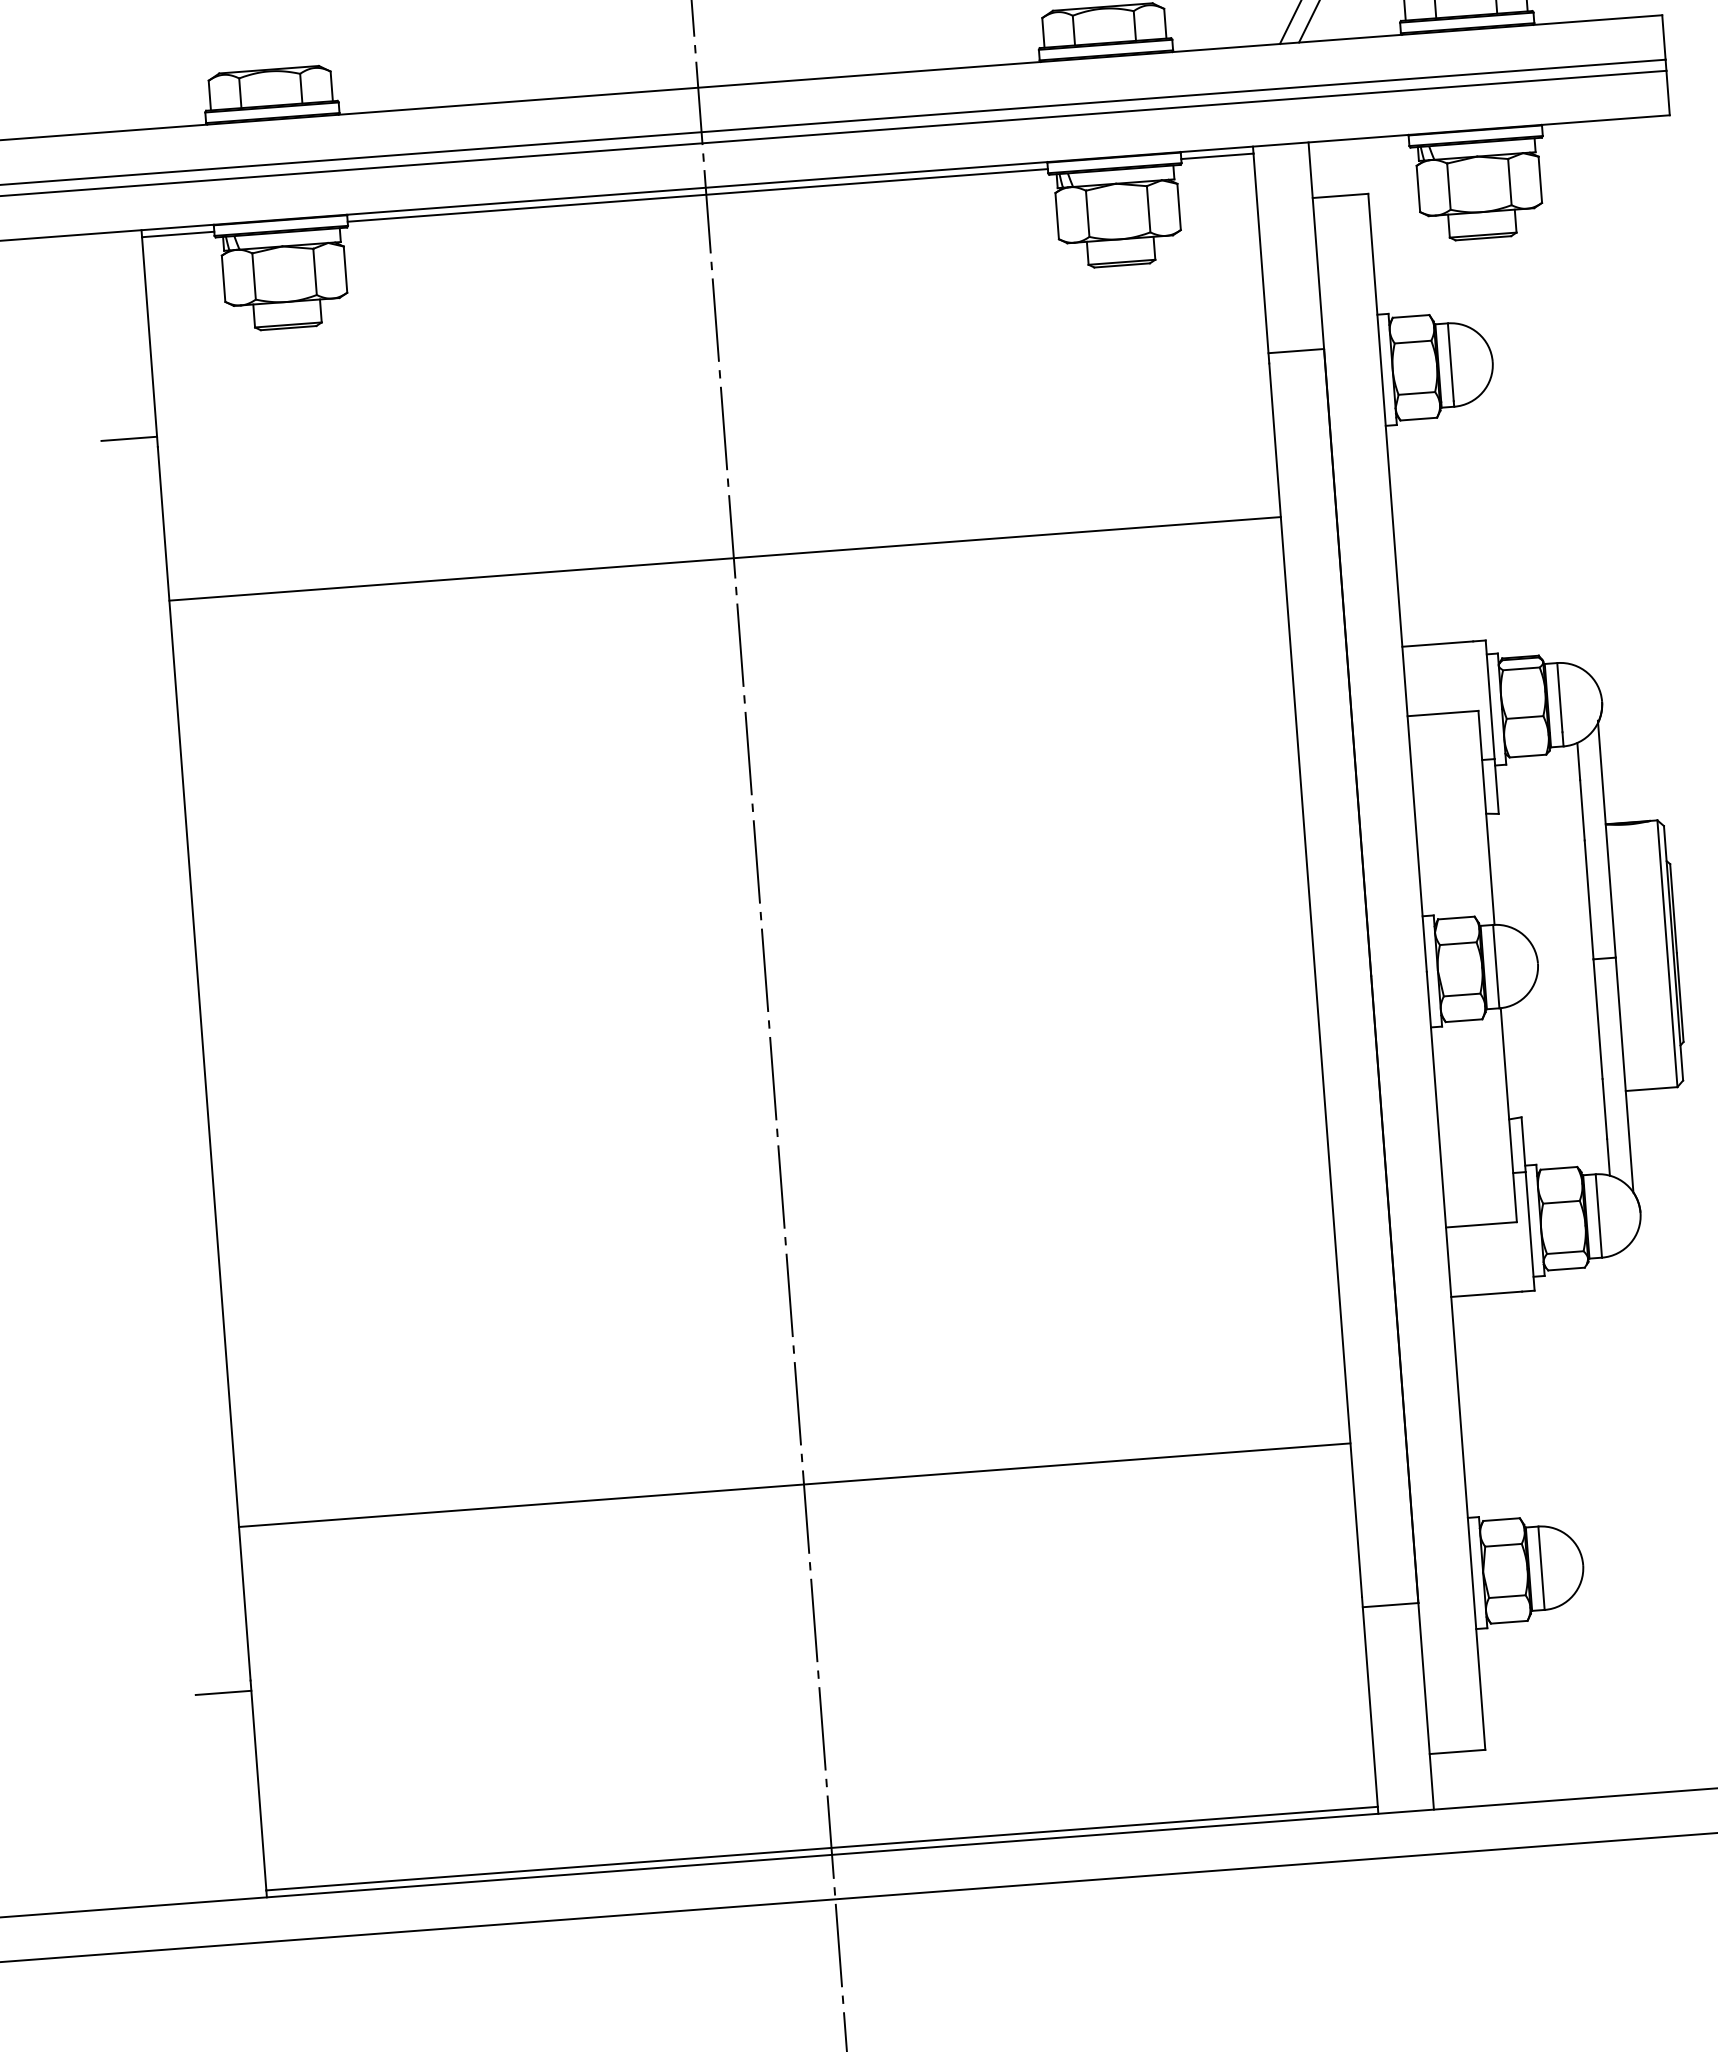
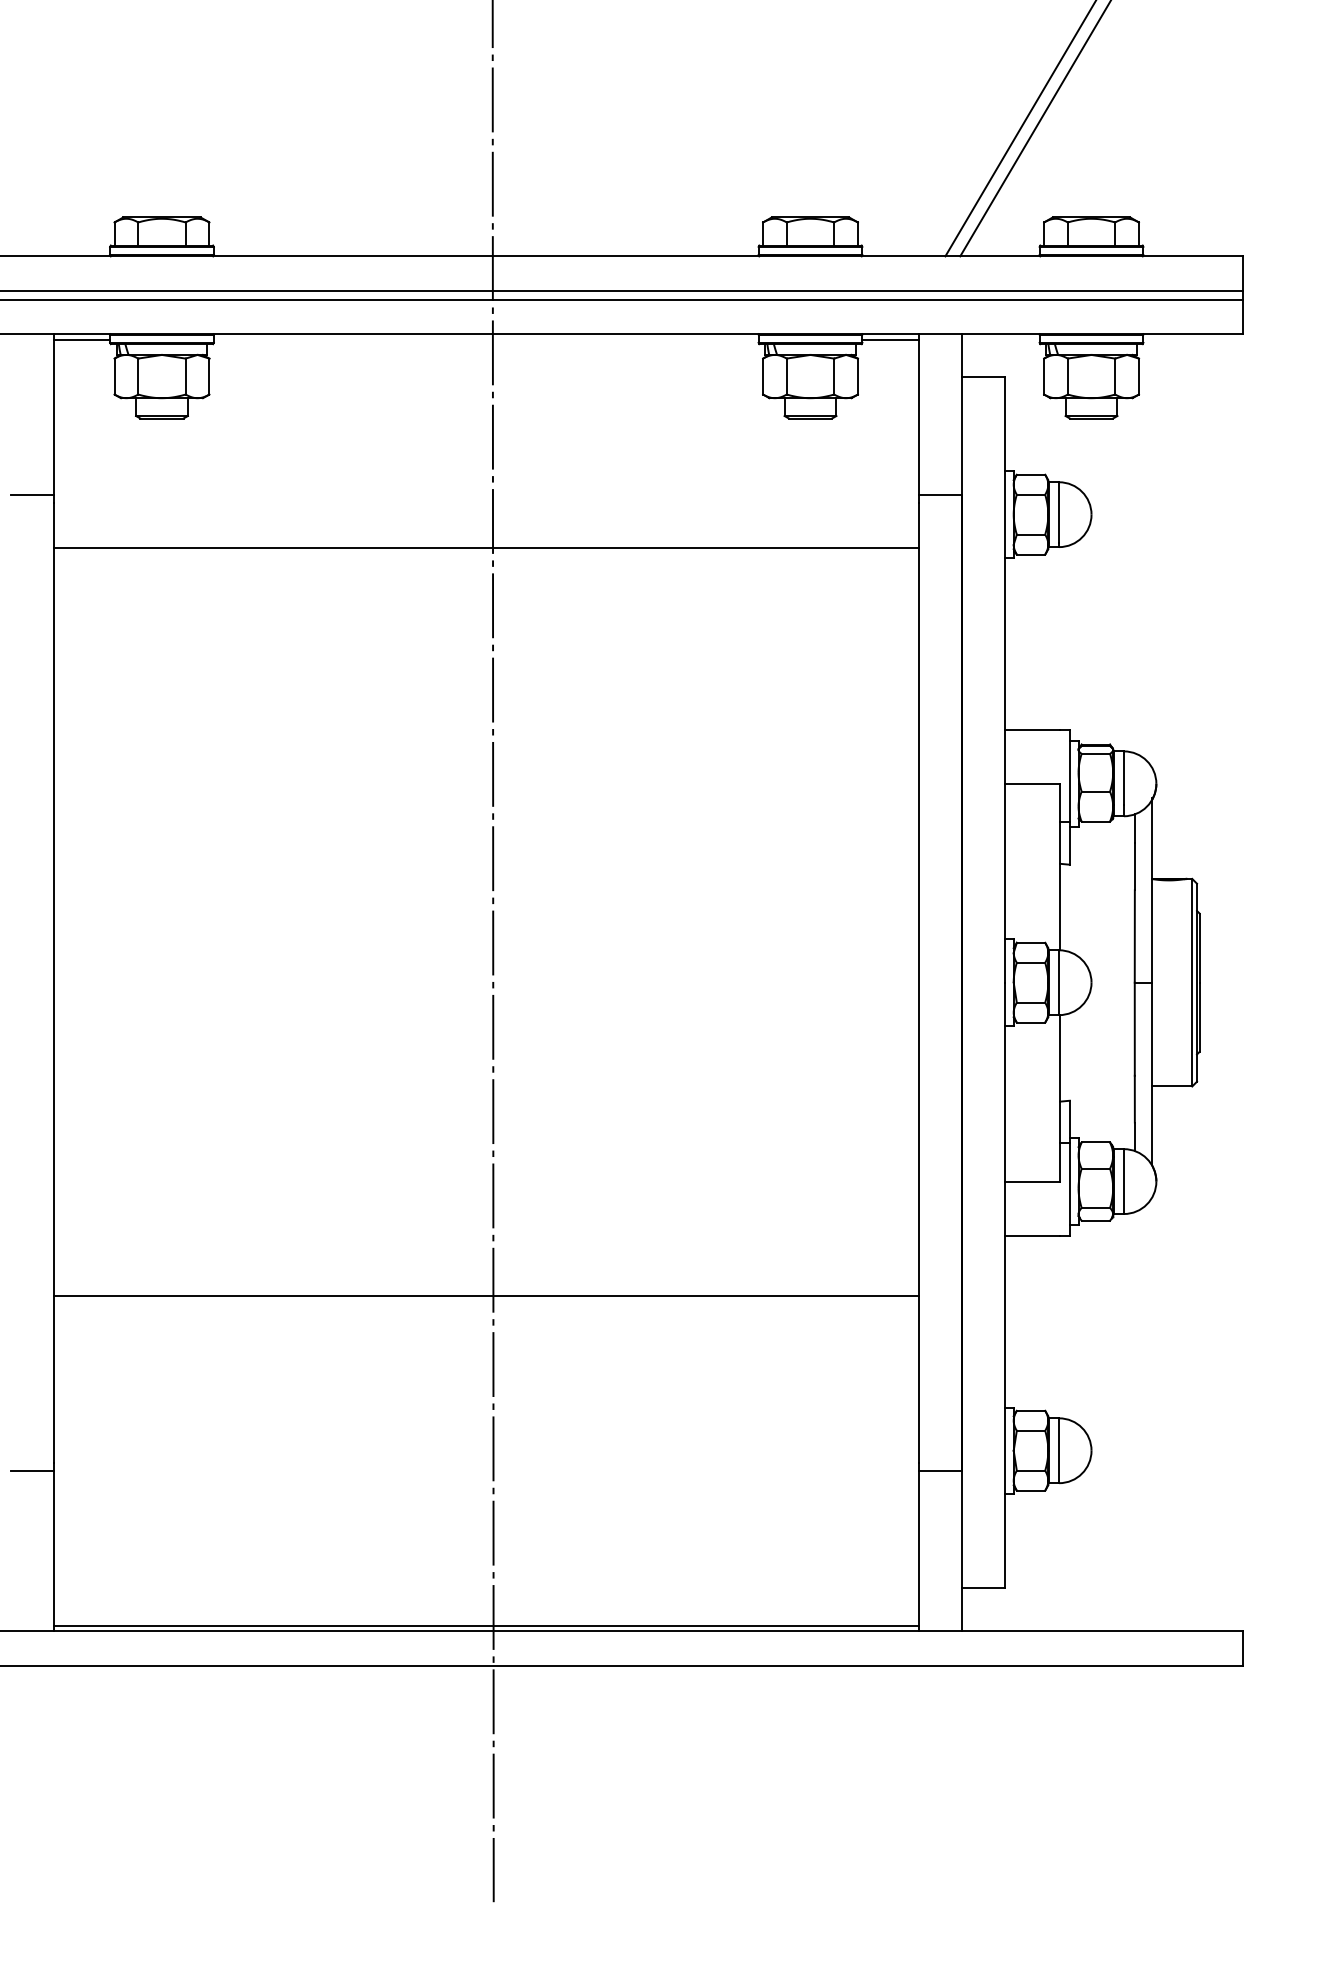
line: (696, 195) -> (485, 339), removed
line: (724, 559) -> (485, 548), moved
line: (793, 1485) -> (485, 1296), moved

